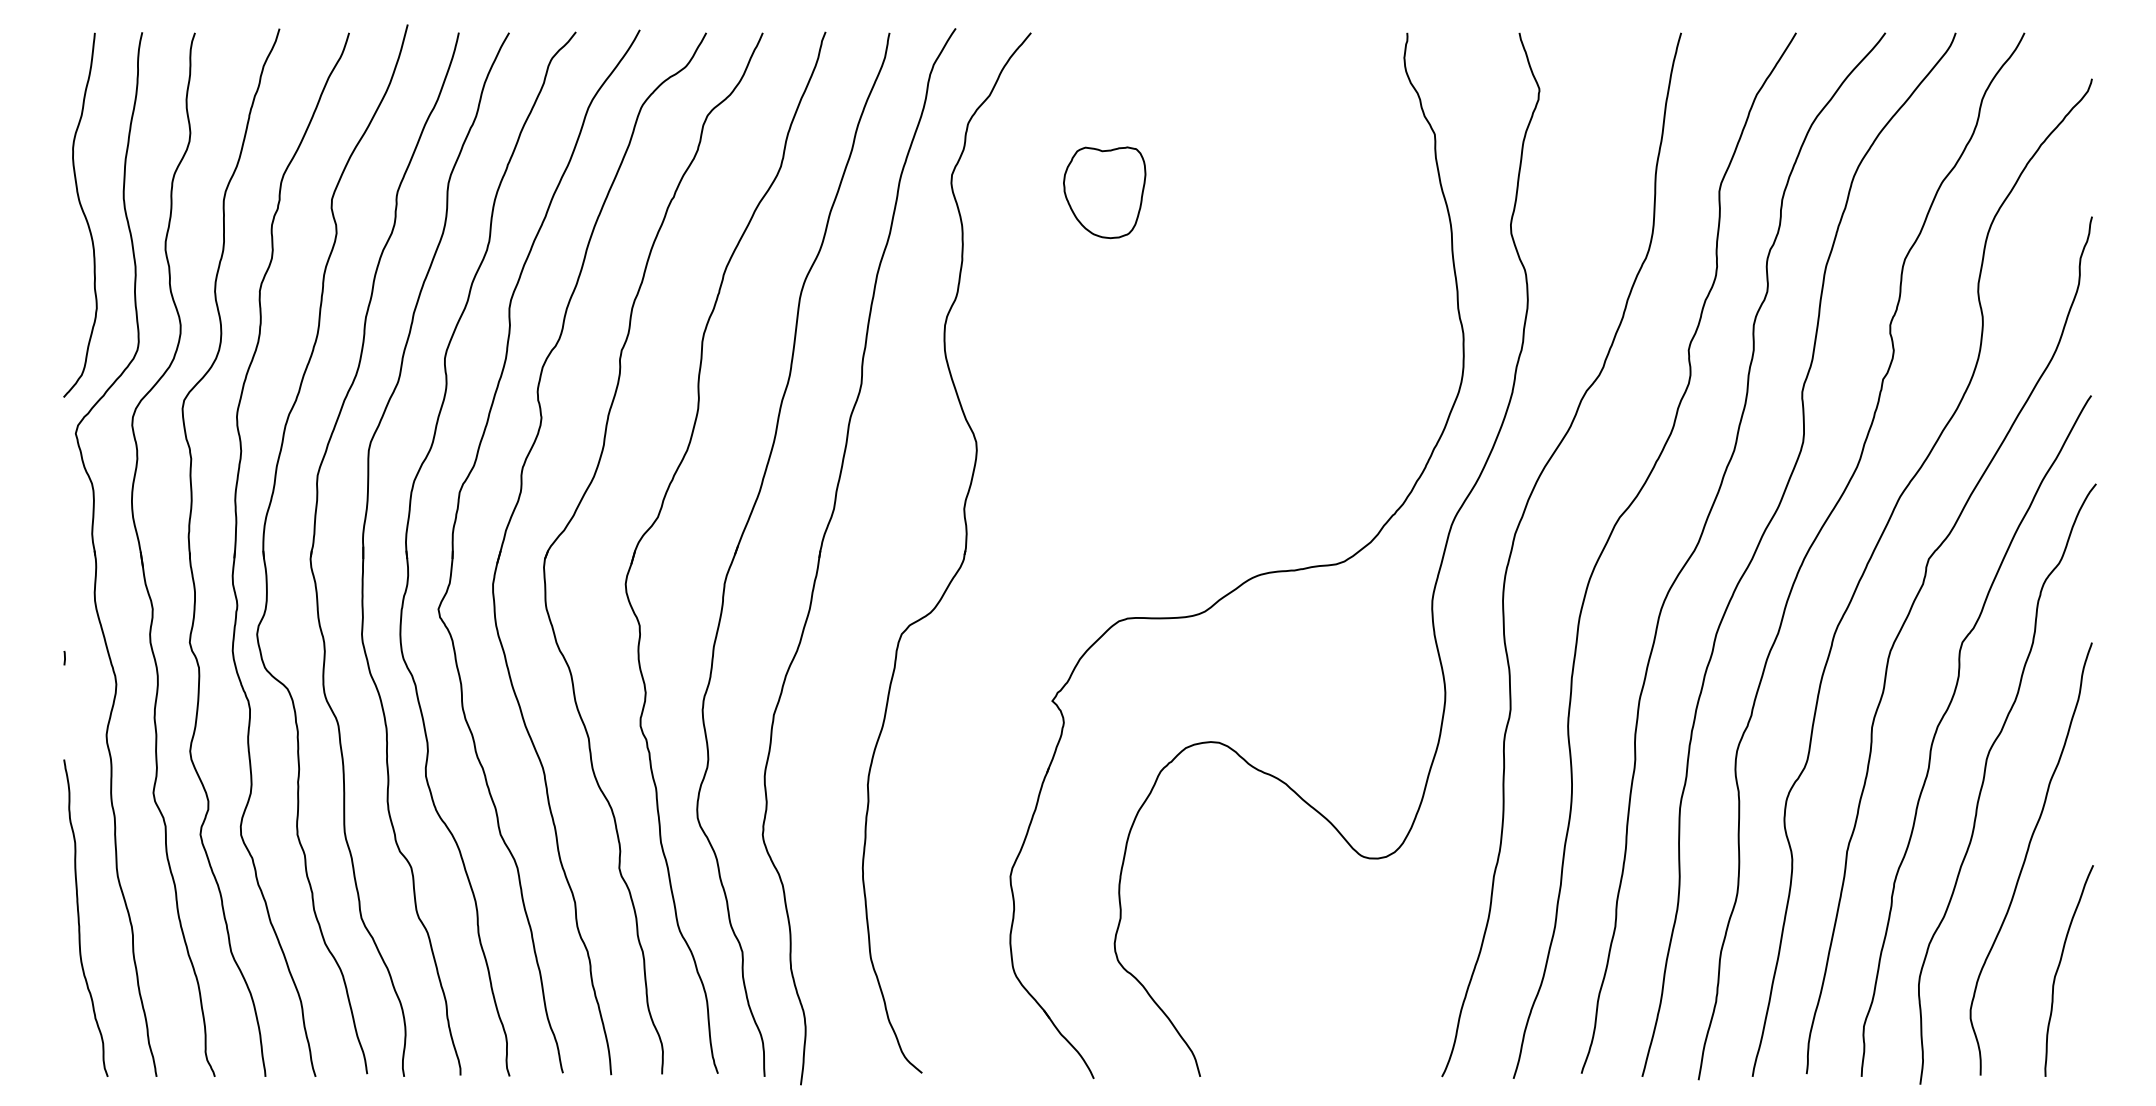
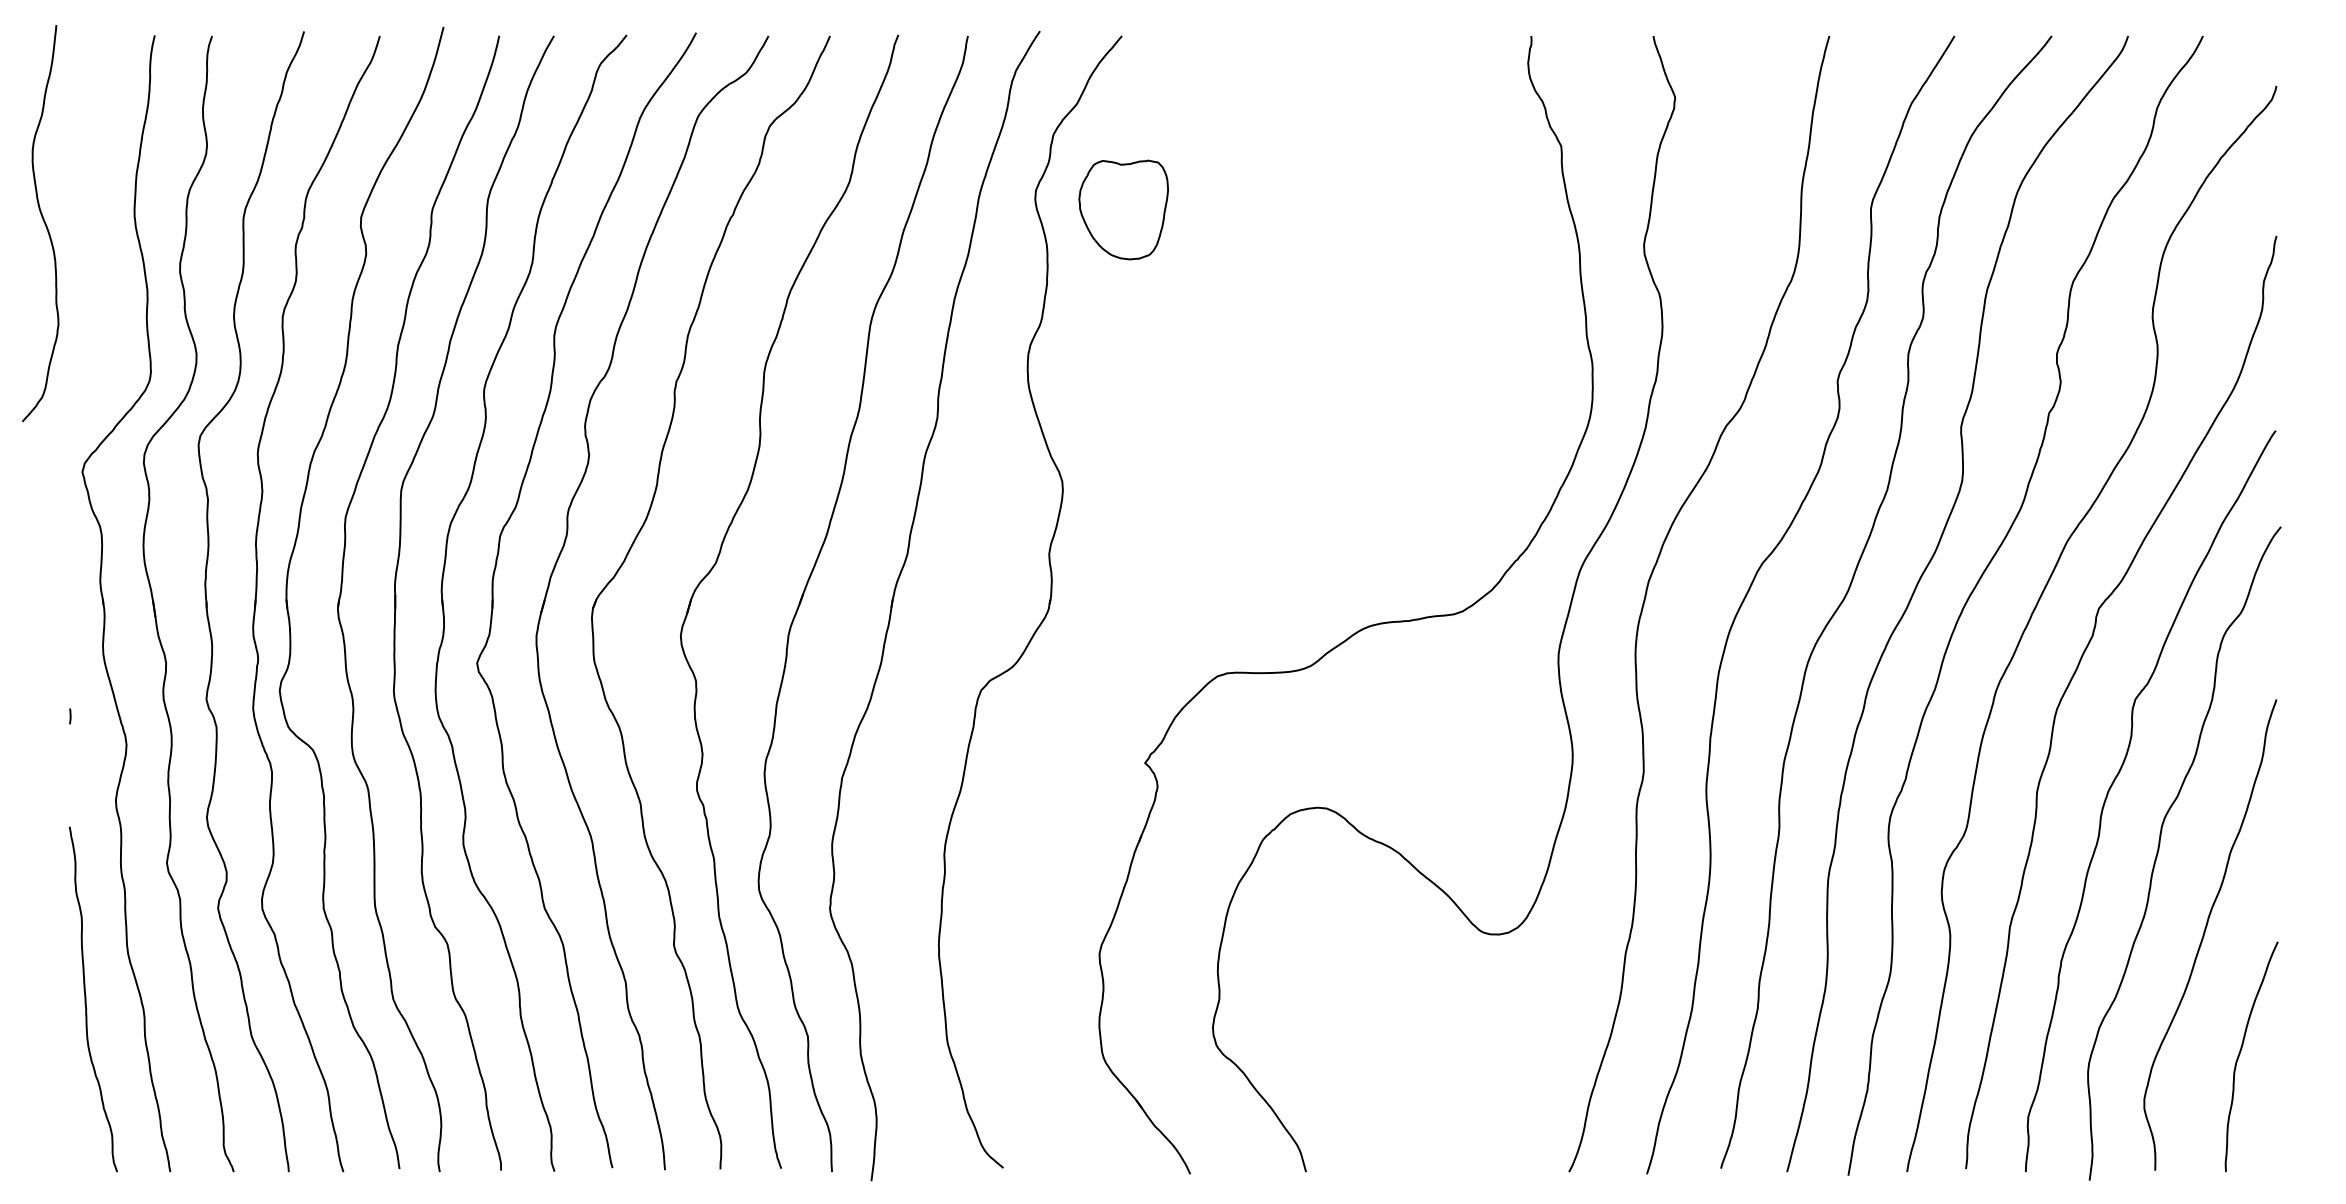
part: (1104, 192) -> (1123, 209), moved
curve: (82, 212) -> (42, 220), moved

